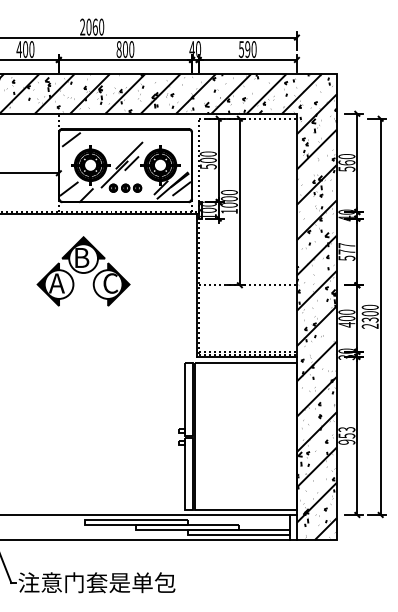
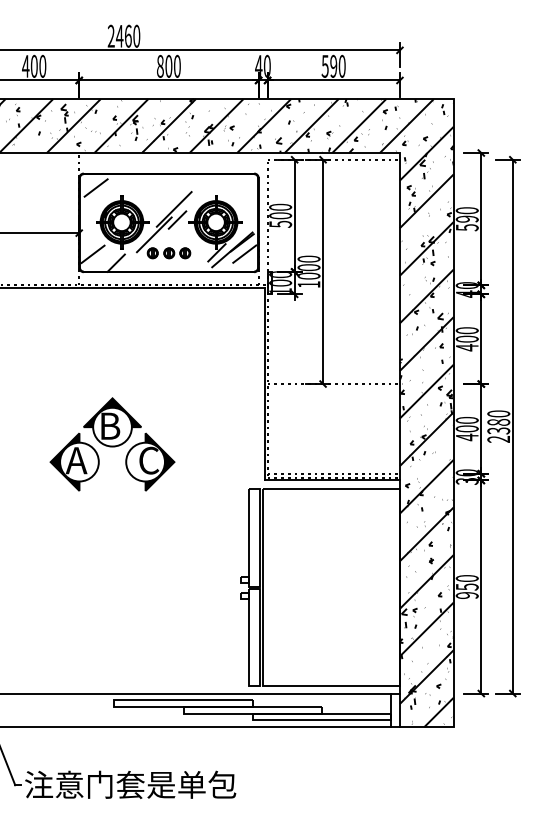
text: (88, 26) -> (119, 35), 2060 -> 2460
text: (346, 162) -> (466, 218), 560 -> 590
text: (346, 252) -> (466, 339), 577 -> 400
part: (83, 271) -> (112, 444), moved
text: (370, 313) -> (498, 421), 2300 -> 2380
text: (346, 429) -> (466, 578), 953 -> 950

